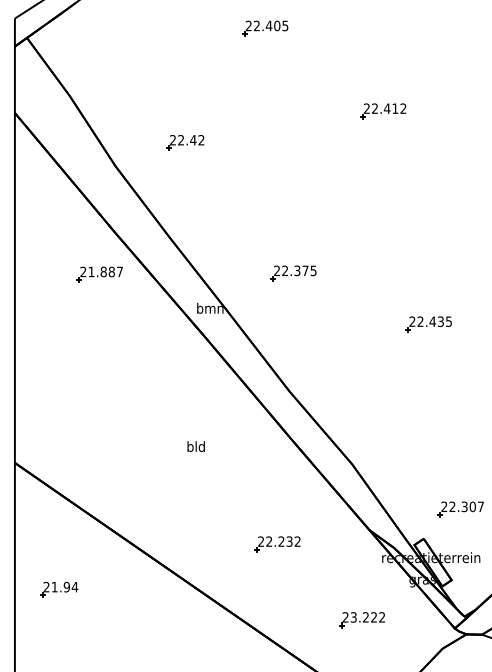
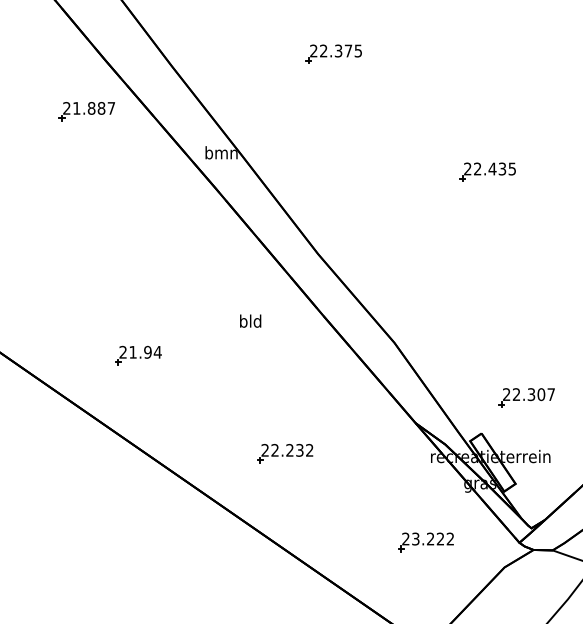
part: (293, 273) -> (333, 54), moved
text: (195, 446) -> (249, 321), moved
part: (277, 544) -> (285, 453), moved
part: (59, 589) -> (138, 355), moved
part: (361, 620) -> (425, 542), moved

